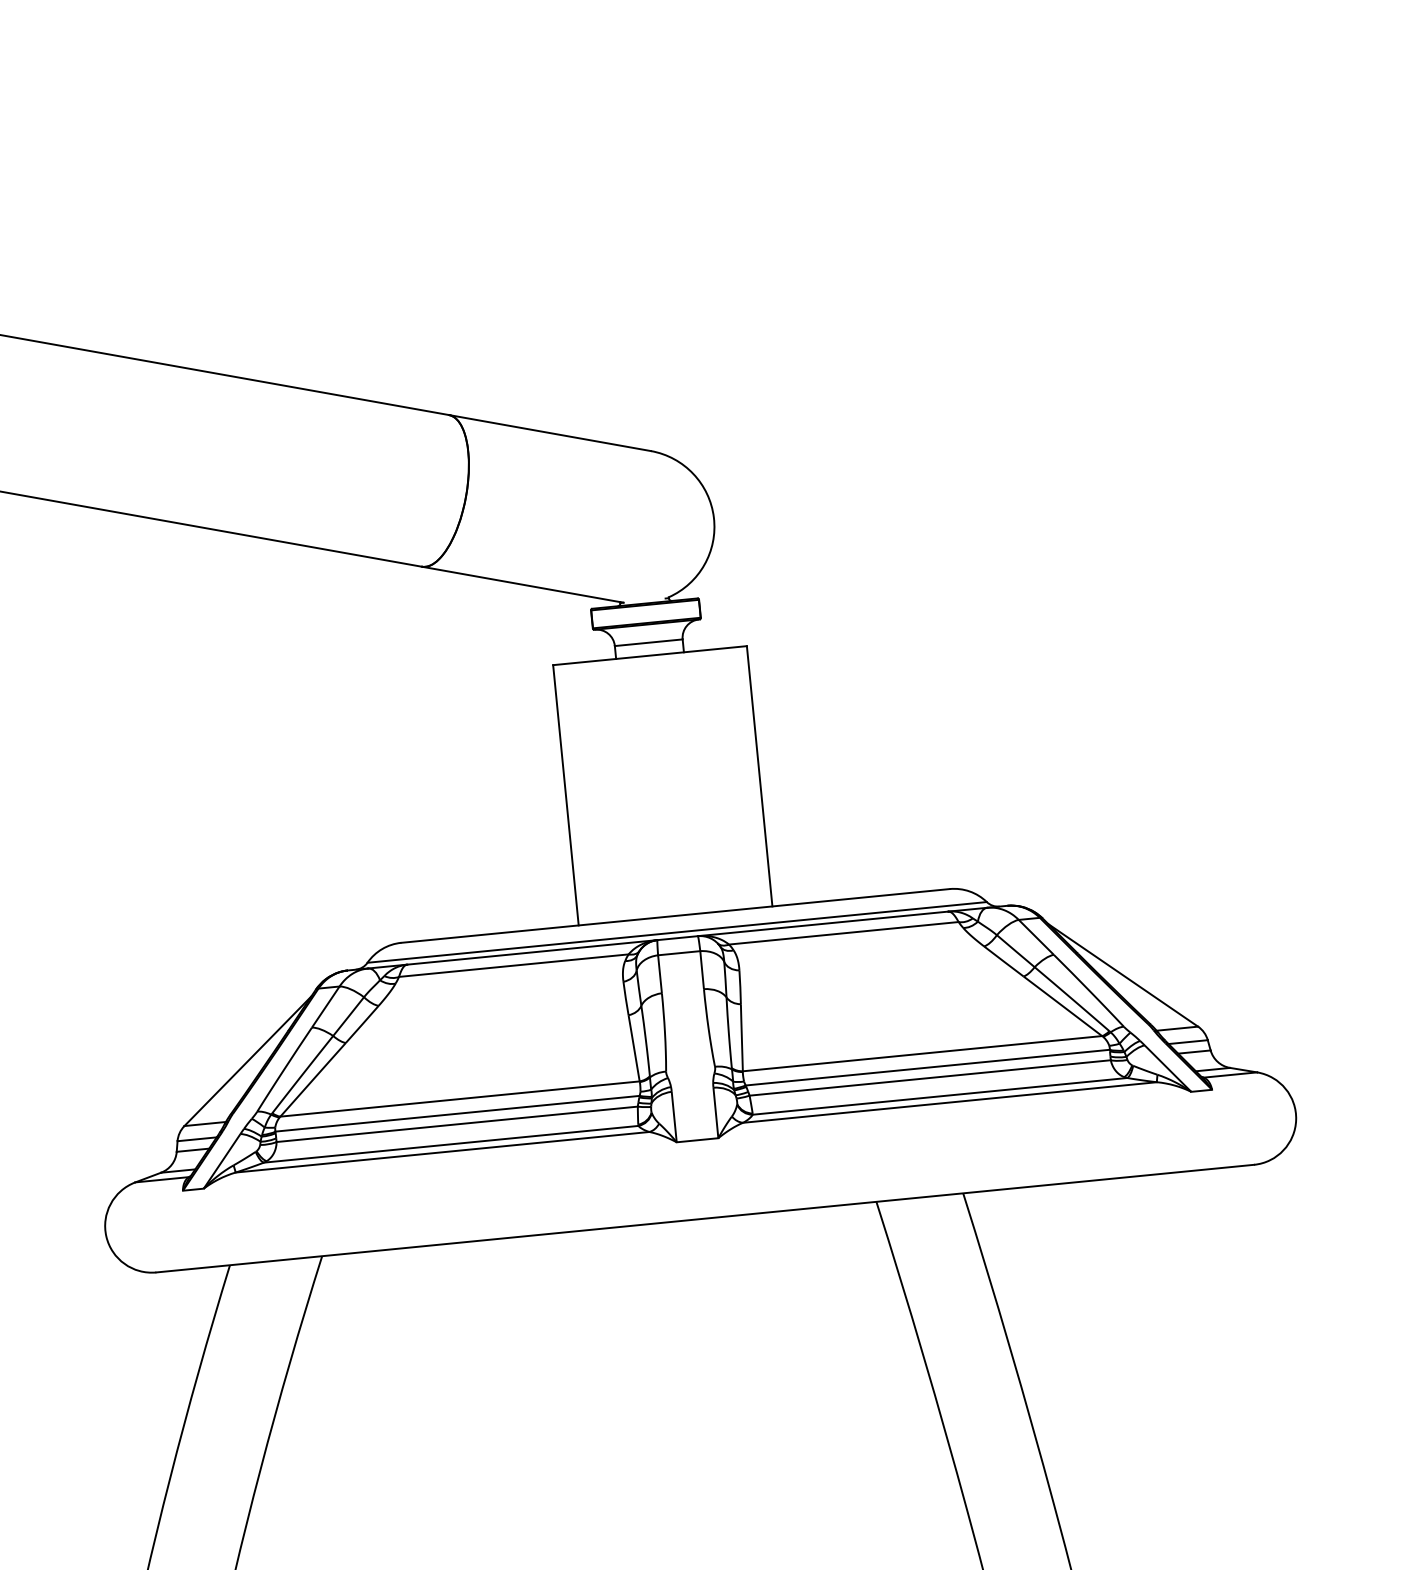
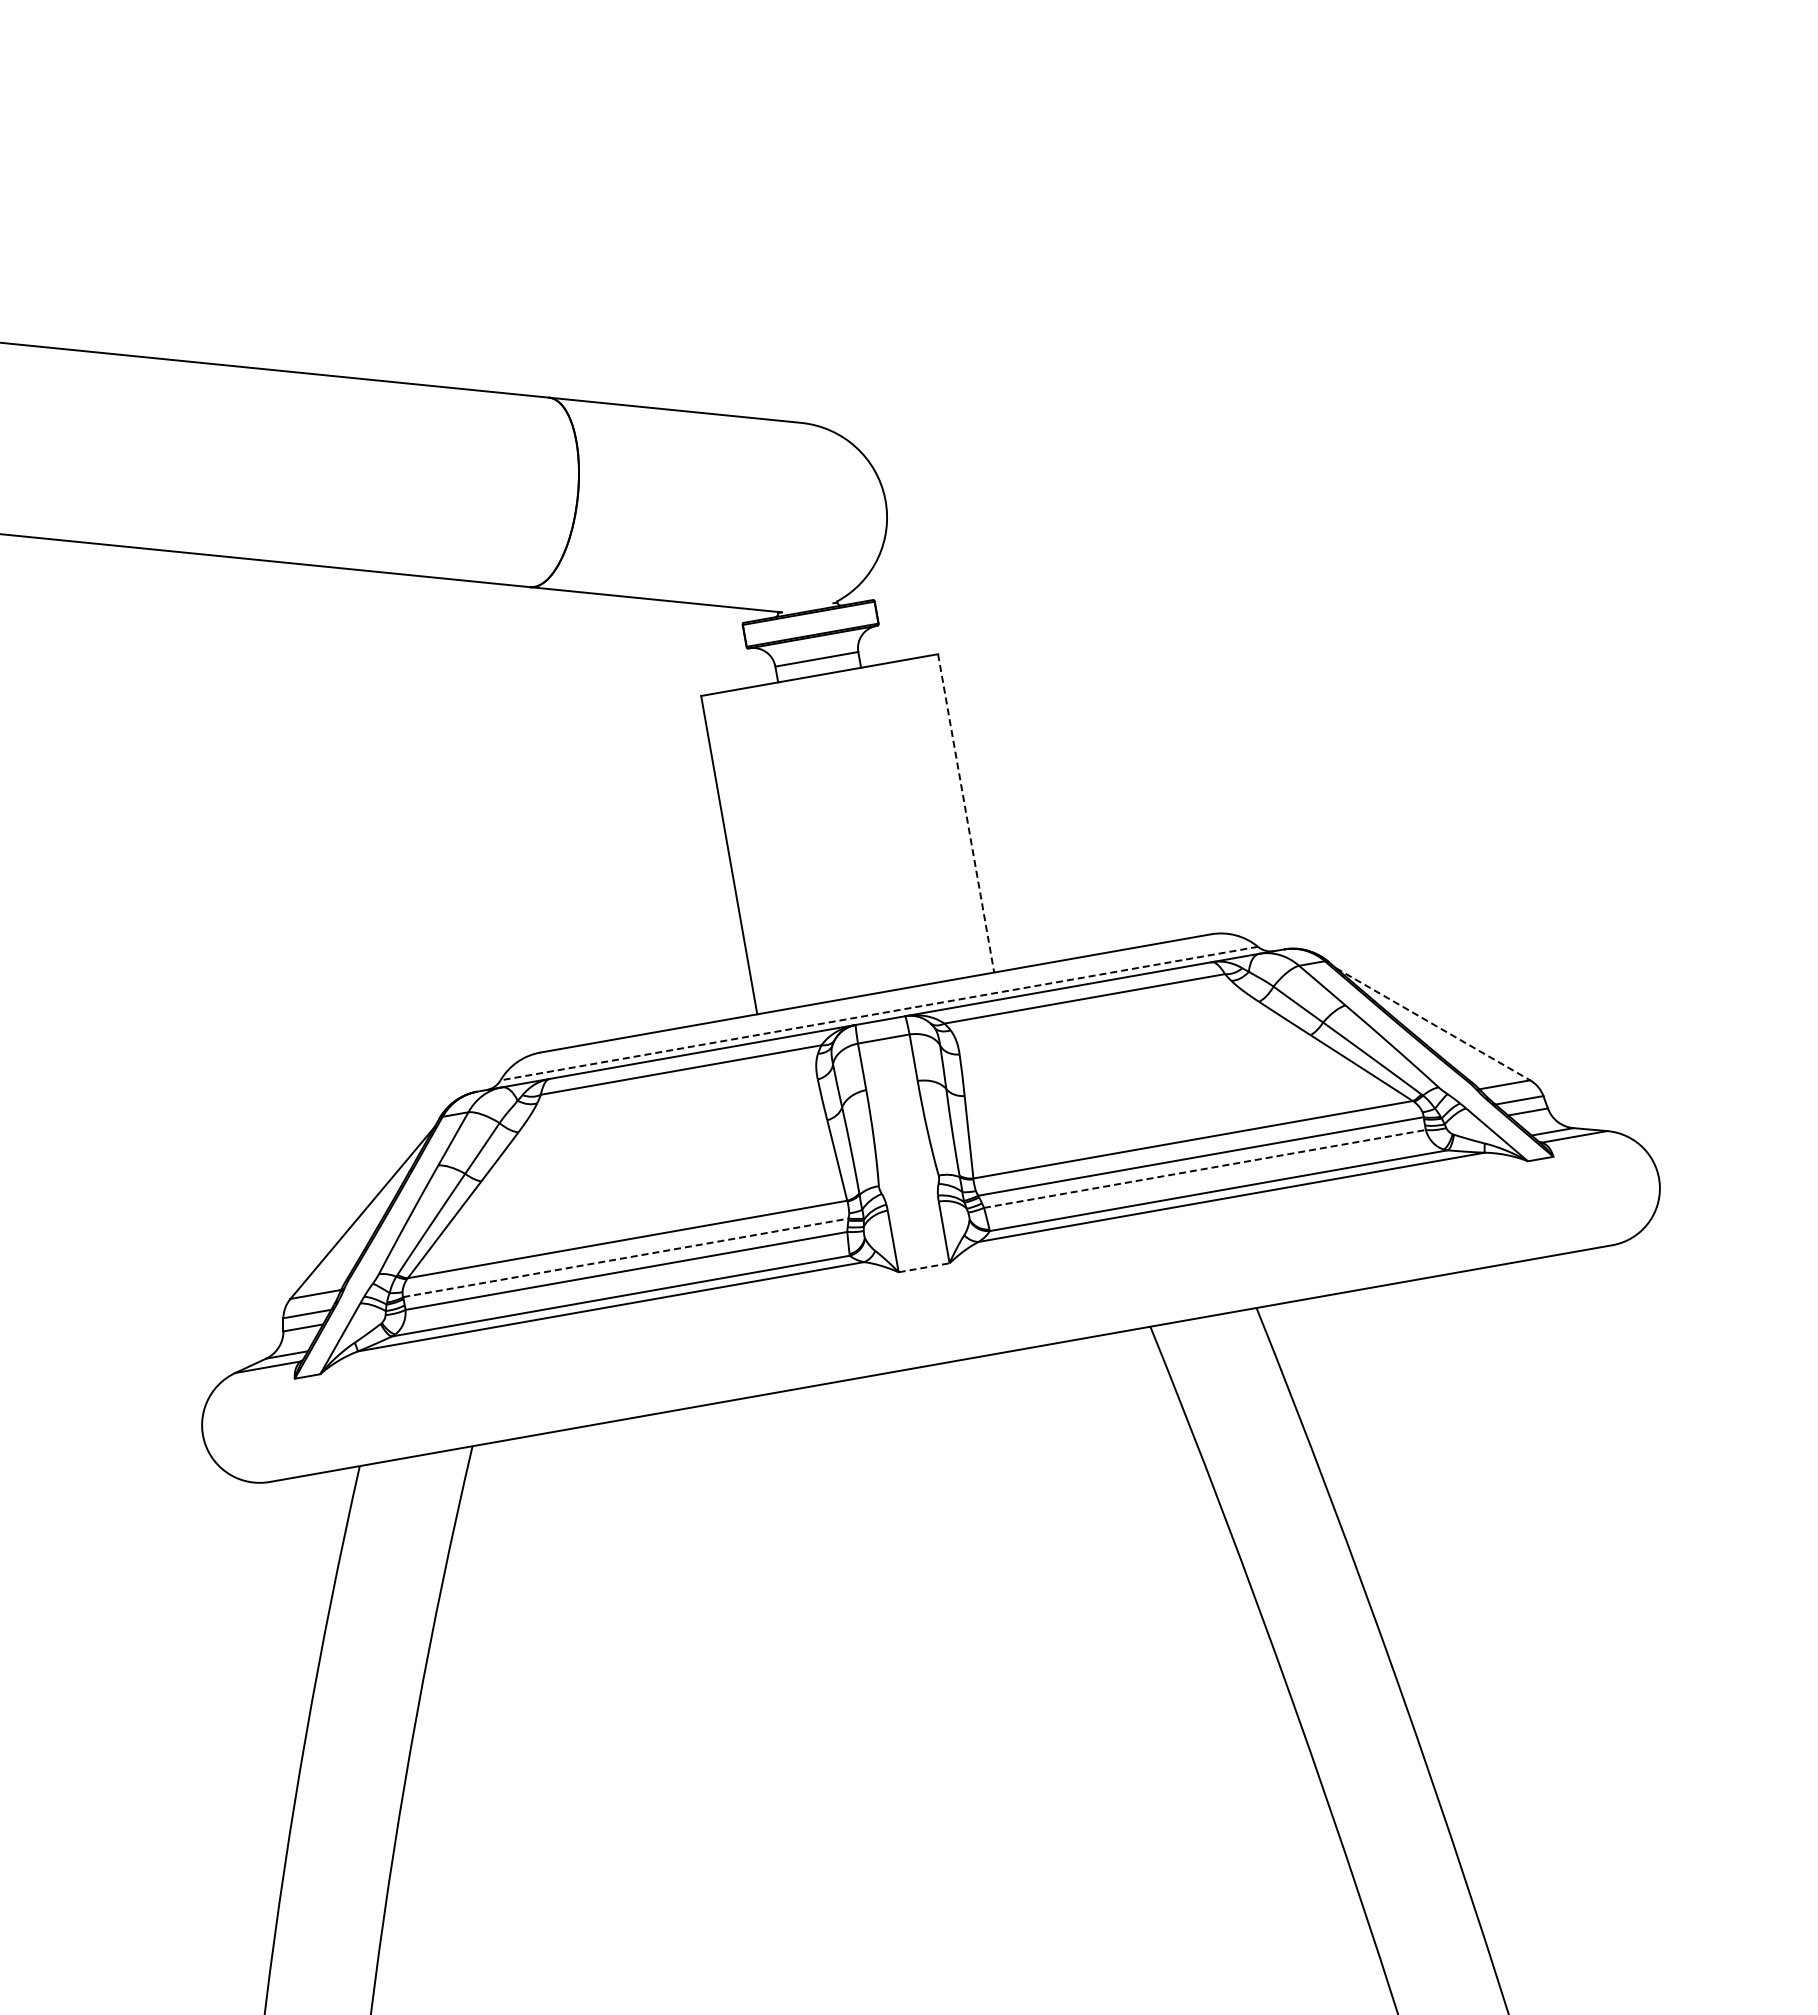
line: (759, 776) -> (966, 813), solid -> dashed
line: (677, 932) -> (879, 1013), solid -> dashed
line: (1123, 975) -> (1433, 1024), solid -> dashed
line: (930, 1077) -> (1205, 1168), solid -> dashed
line: (458, 1113) -> (626, 1257), solid -> dashed
line: (697, 1140) -> (924, 1267), solid -> dashed

